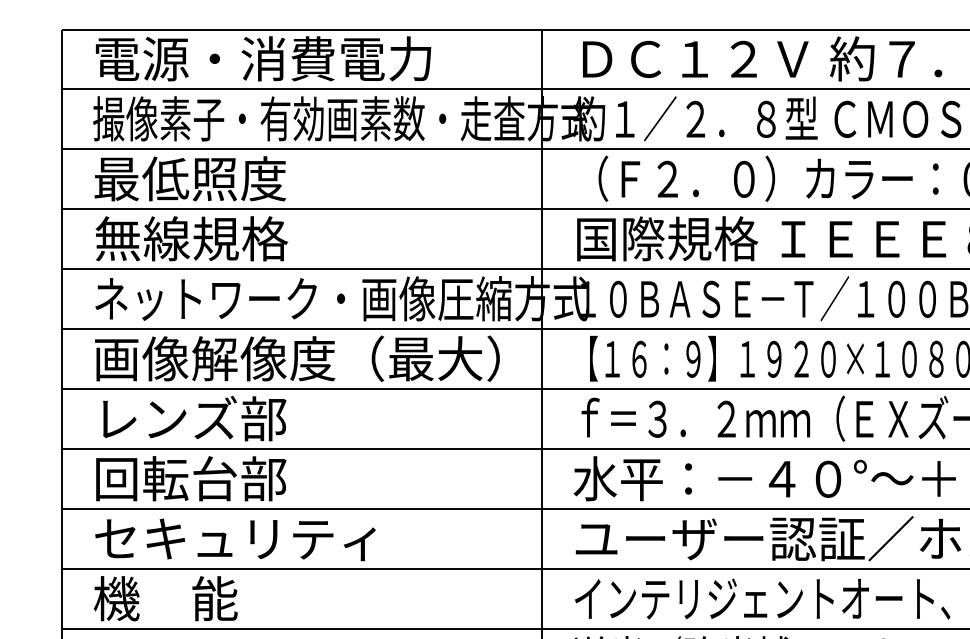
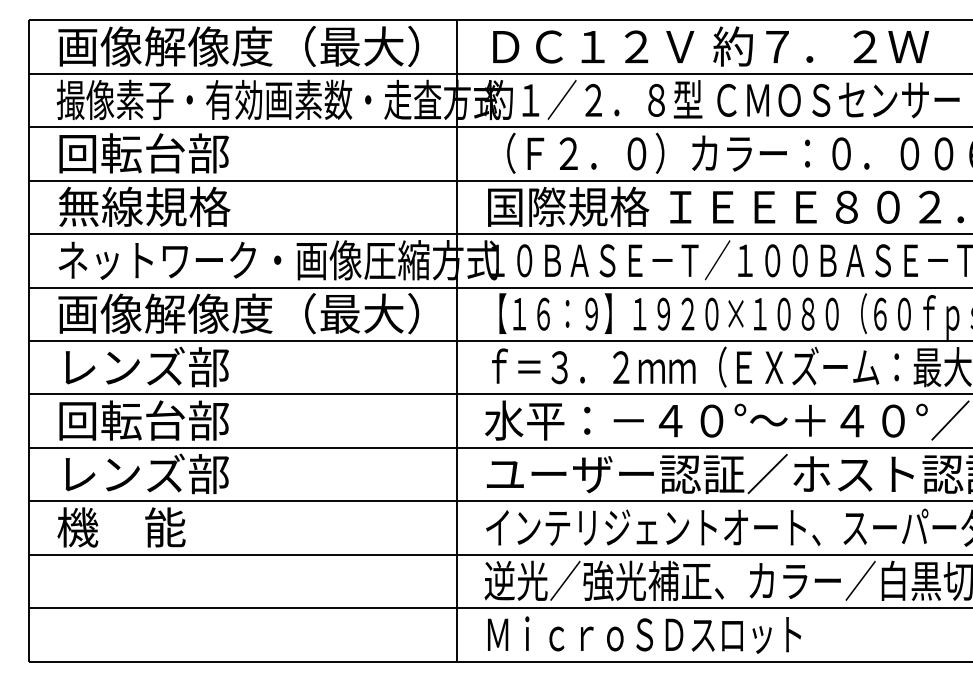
text: (297, 58) -> (238, 46), 電源・消費電力 -> 画像解像度（最大）
text: (190, 178) -> (143, 153), 最低照度 -> 回転台部
text: (235, 538) -> (183, 473), セキュリティ -> レンズ部

